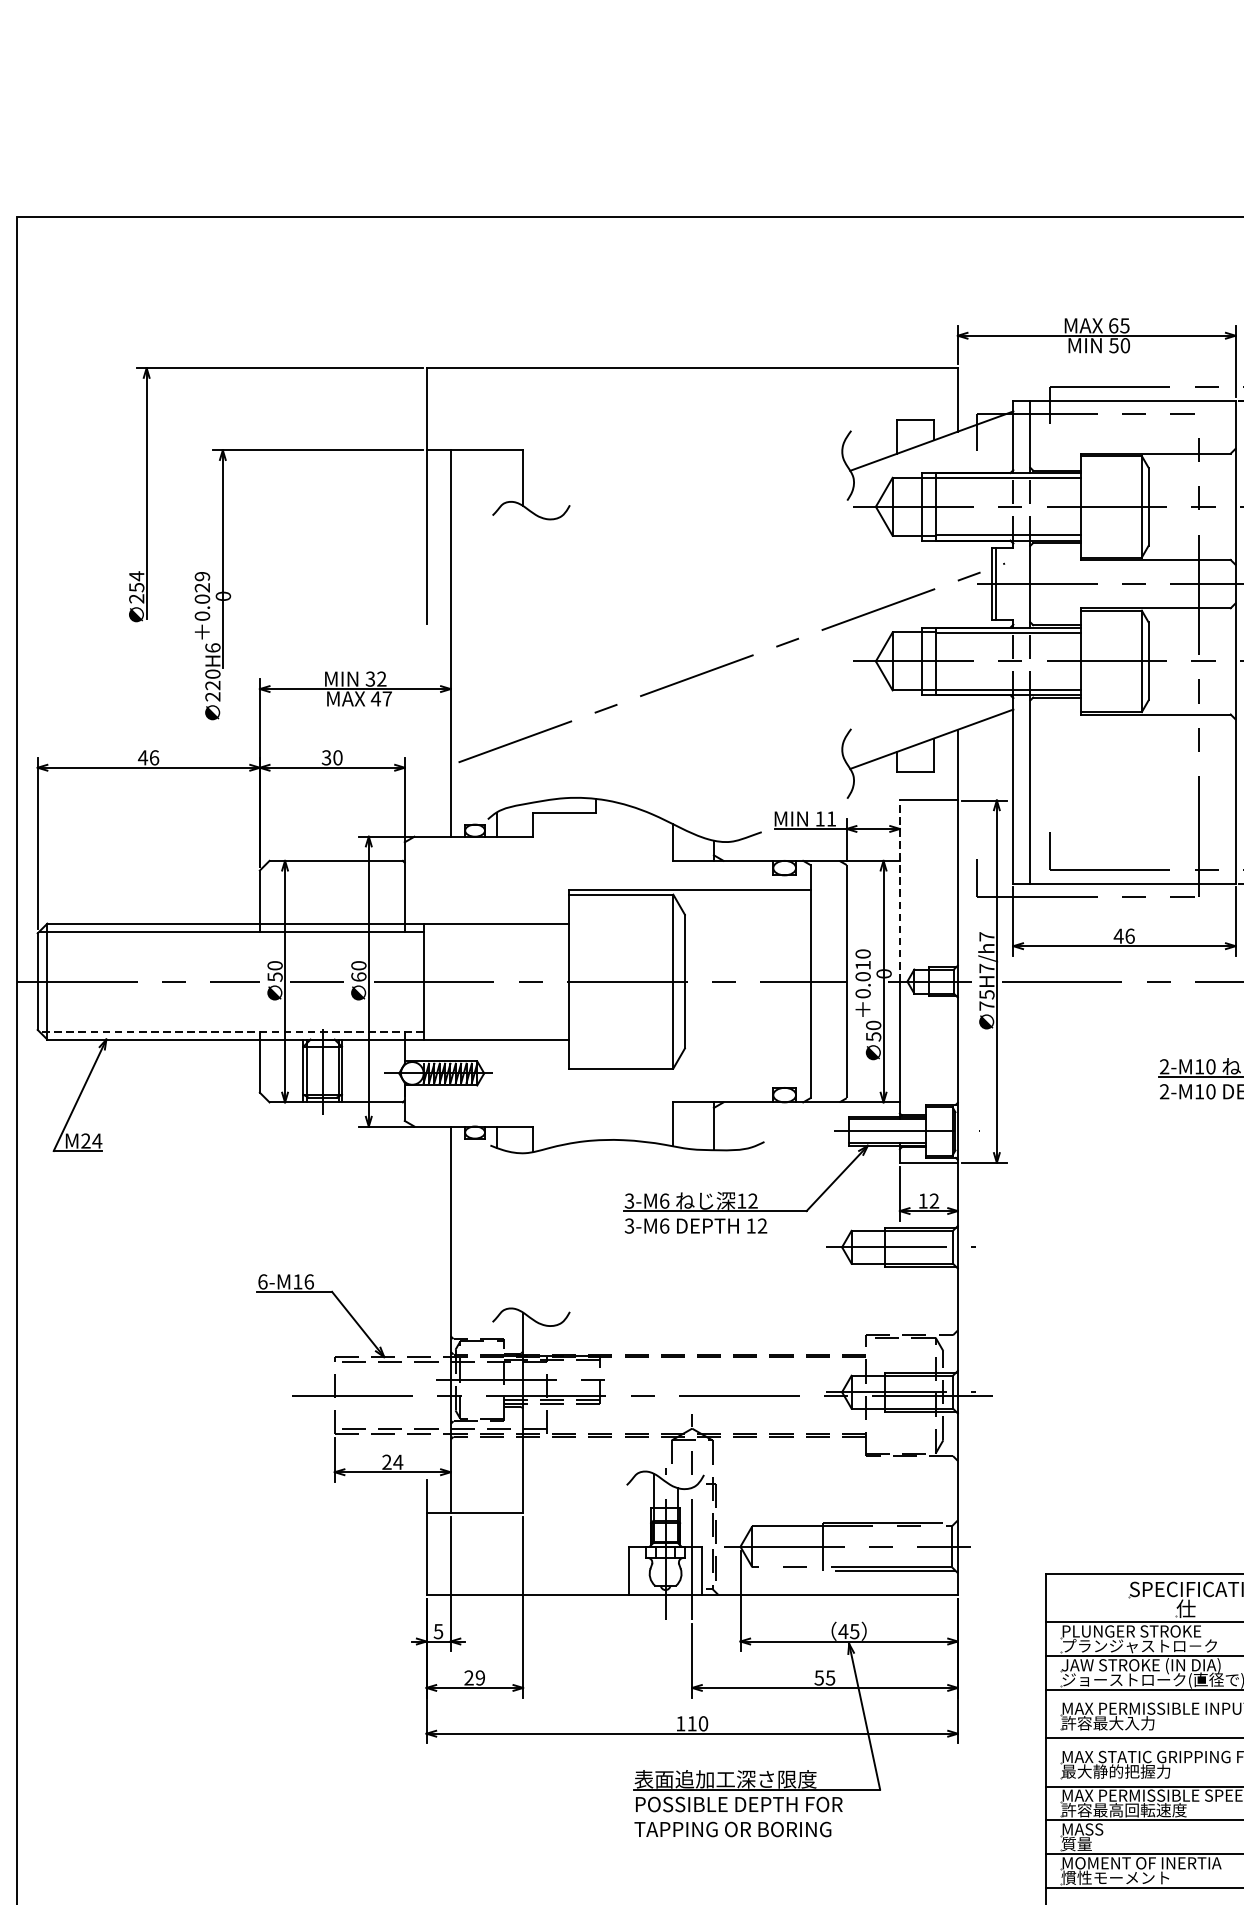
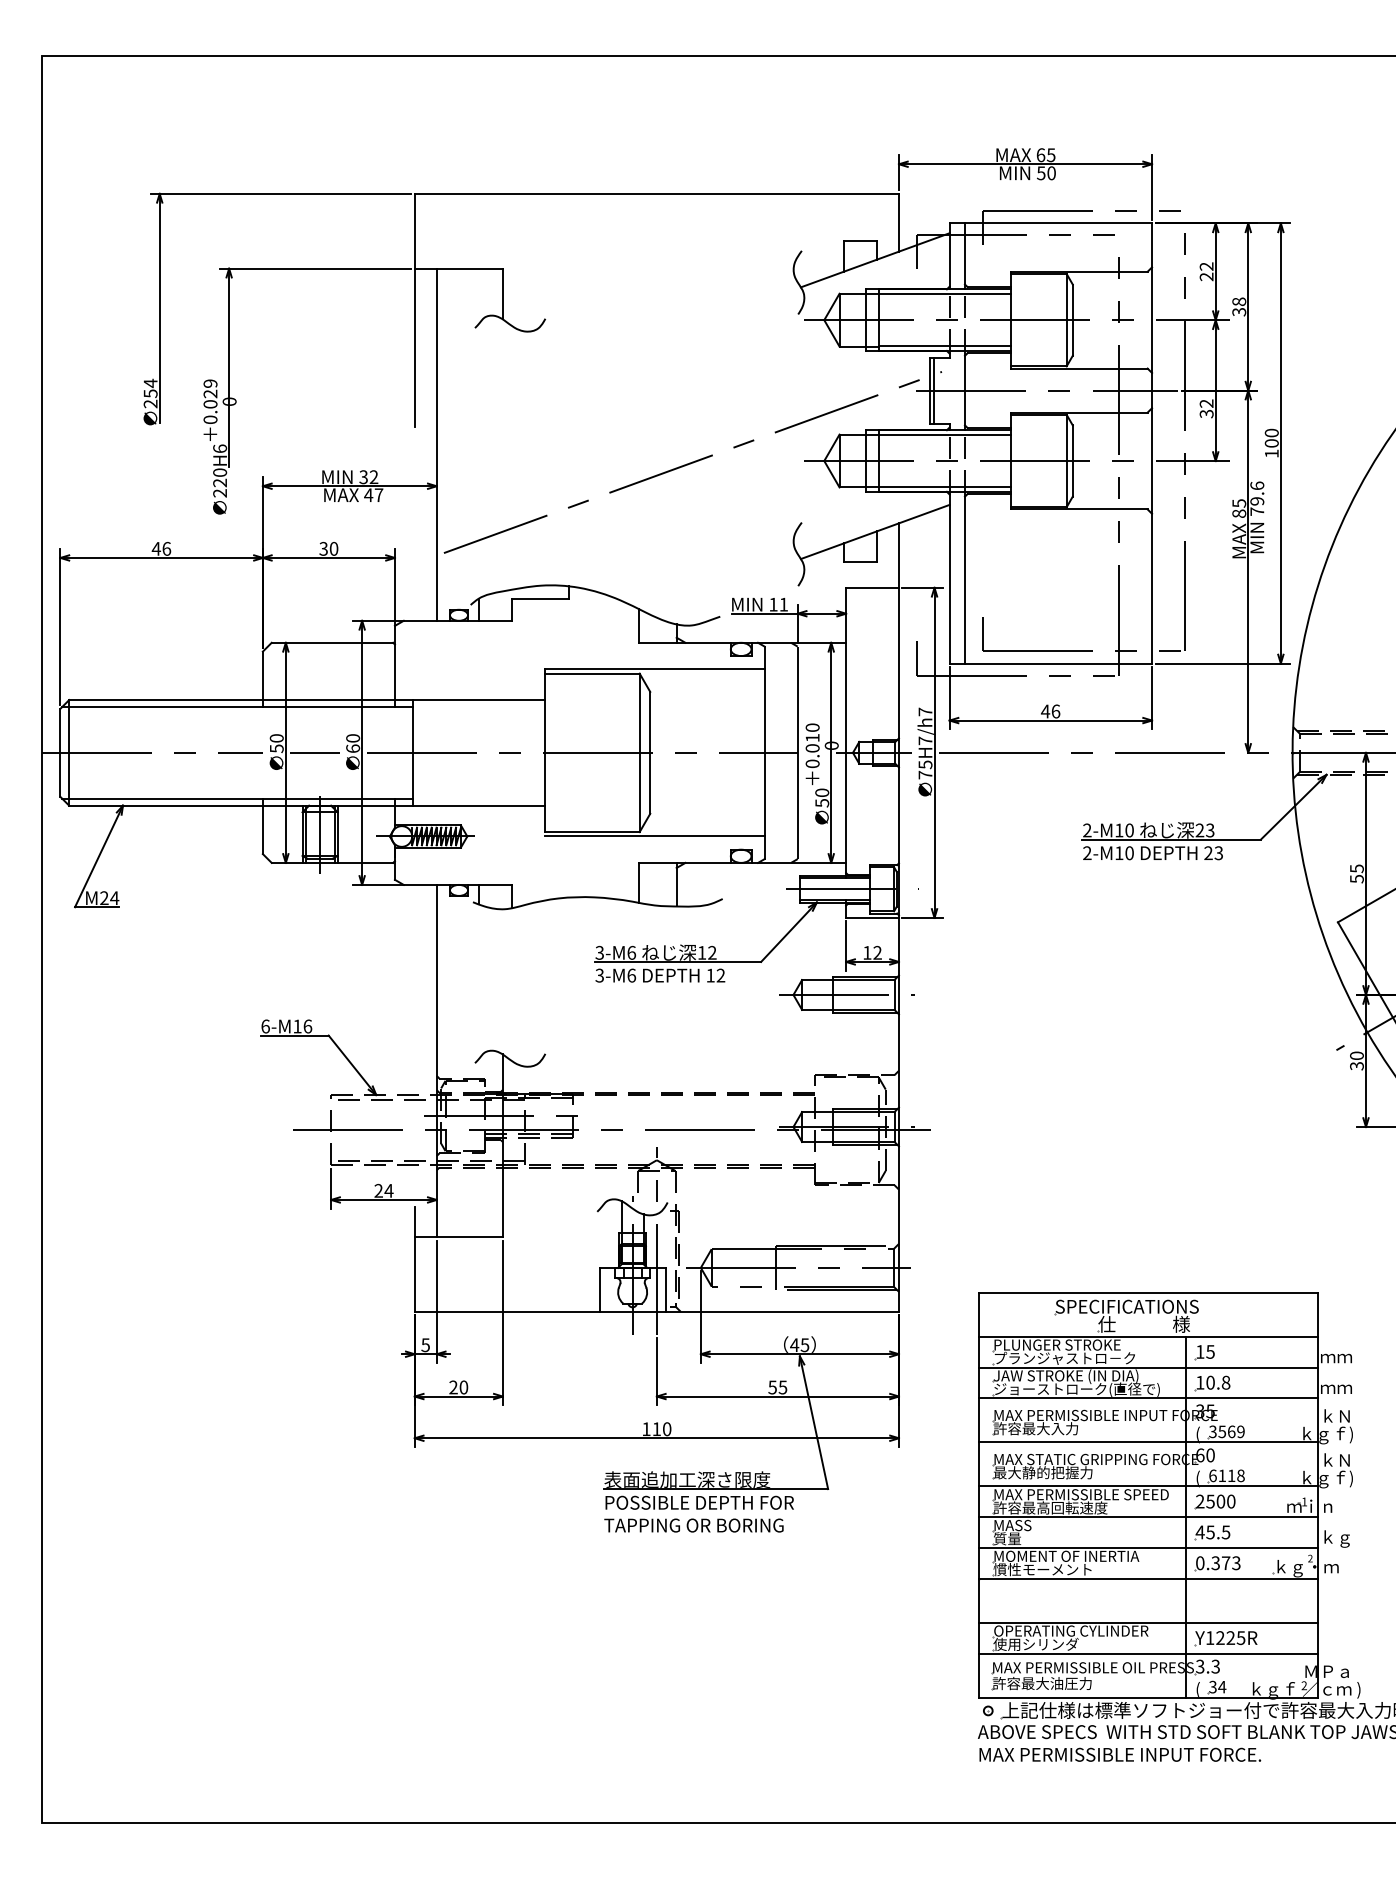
line: (900, 891) -> (846, 670), dashed -> solid
line: (230, 1031) -> (236, 798), dashed -> solid
line: (689, 1073) -> (654, 836), added
text: (480, 1678) -> (463, 1387), 29 -> 20

